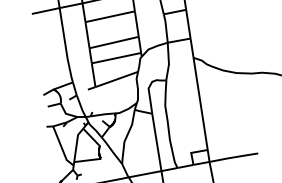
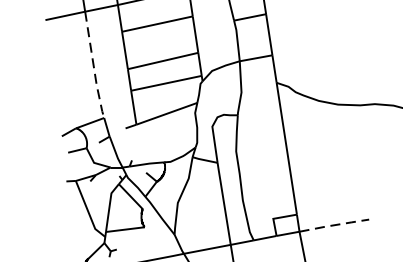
line: (65, 46) -> (93, 66), solid -> dashed
line: (234, 157) -> (335, 225), solid -> dashed

